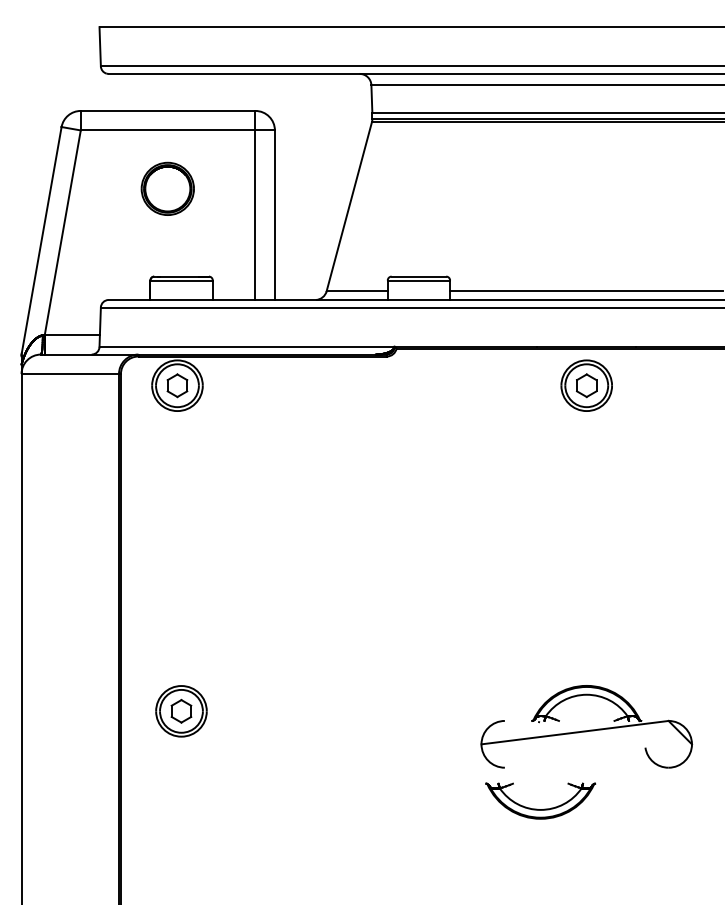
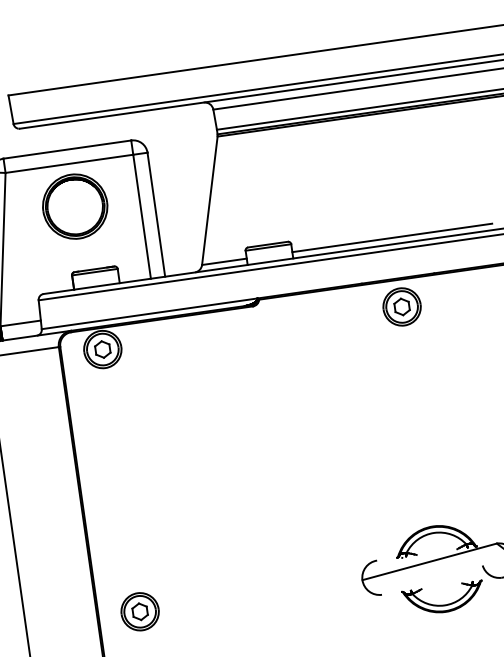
part: (167, 188) -> (75, 206), size x1.67
part: (181, 711) -> (140, 611), moved
part: (537, 808) -> (442, 604), moved

